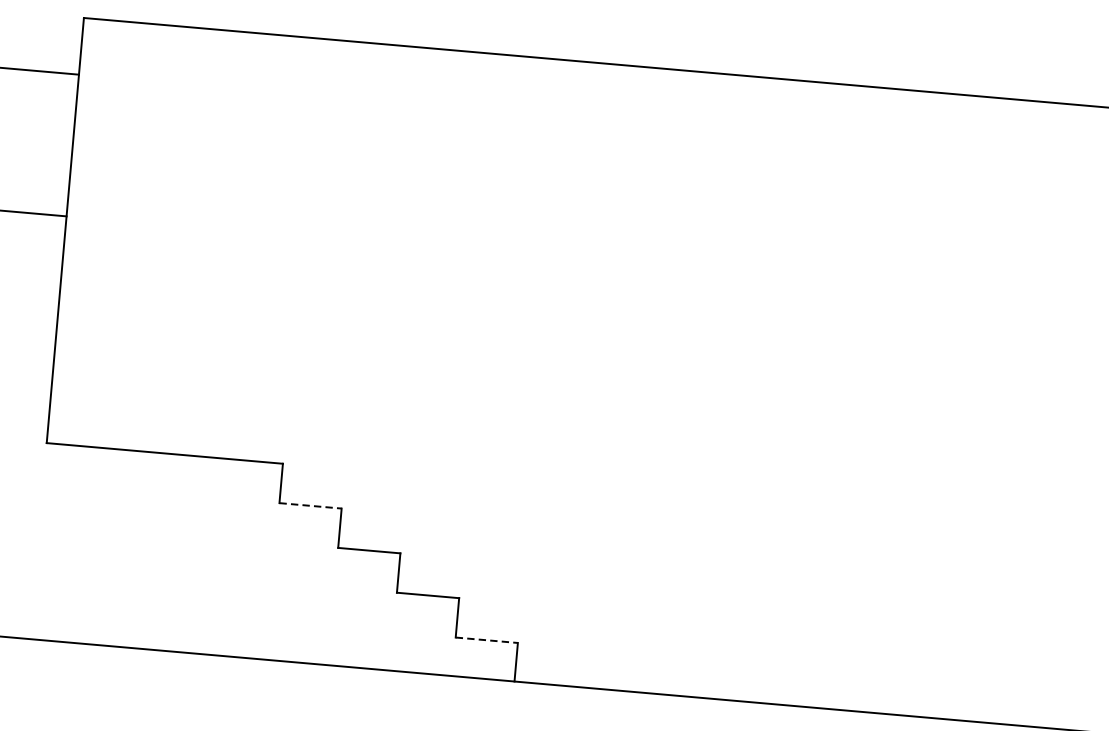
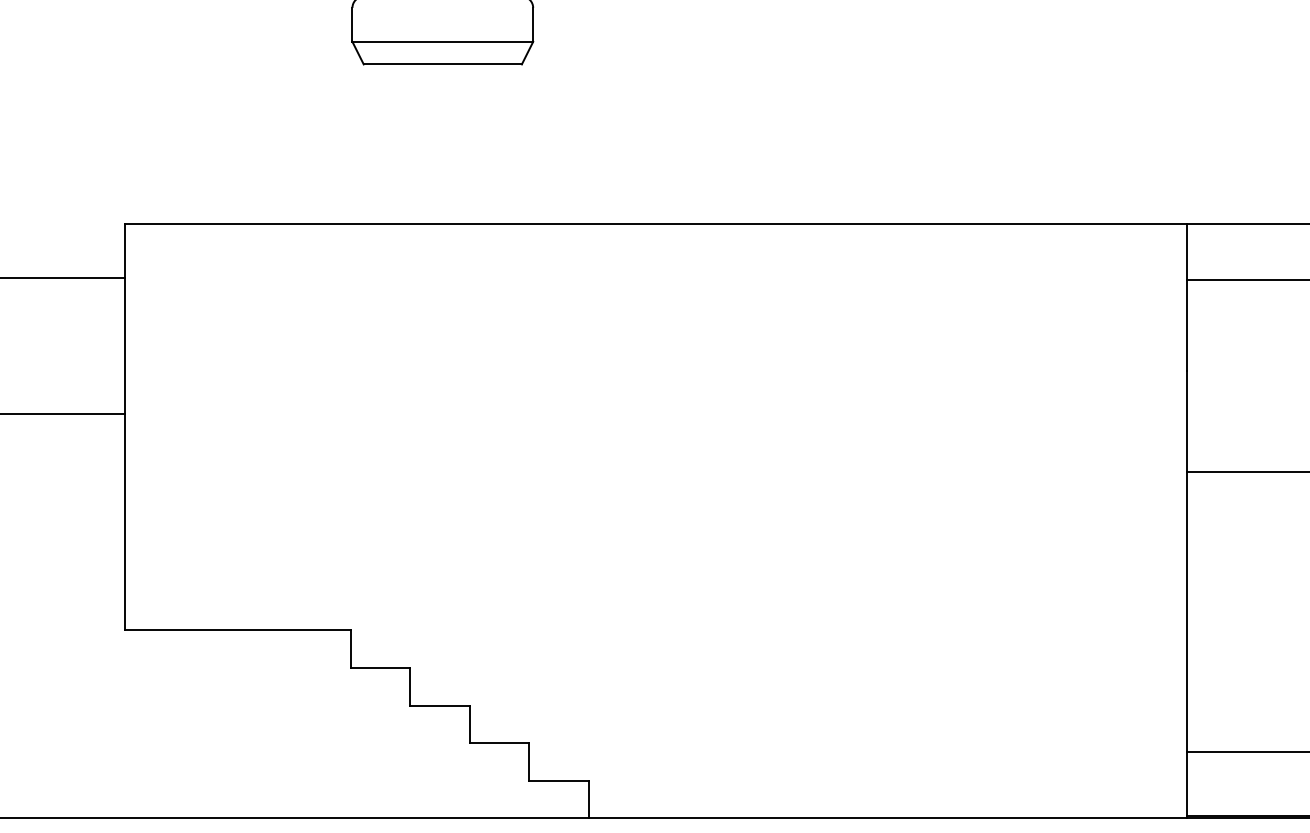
line: (310, 506) -> (380, 668), dashed -> solid
line: (486, 640) -> (558, 781), dashed -> solid

